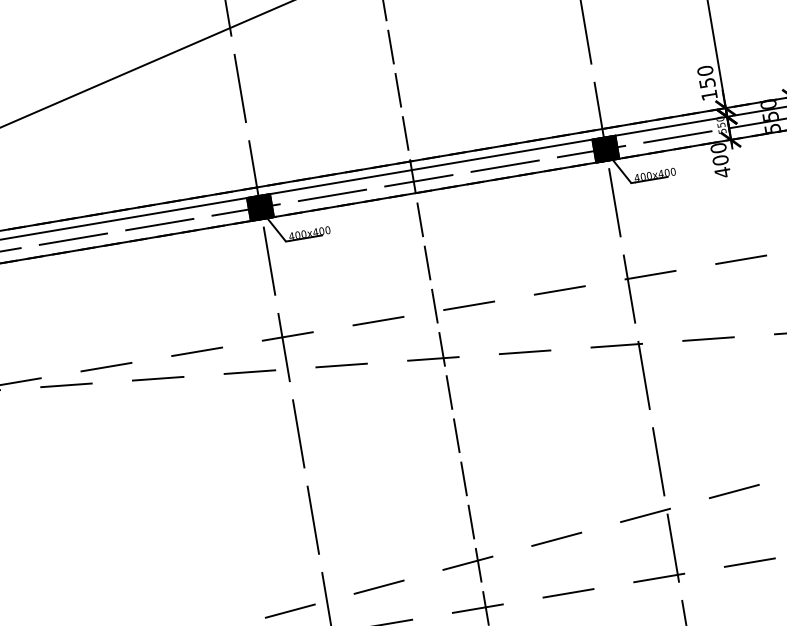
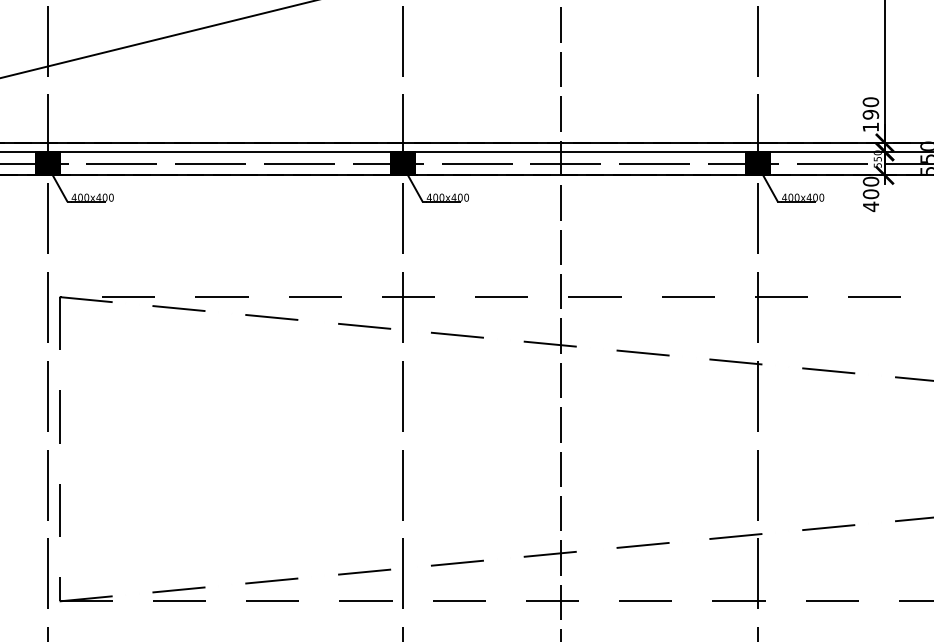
text: (706, 82) -> (870, 114), 150 -> 190

